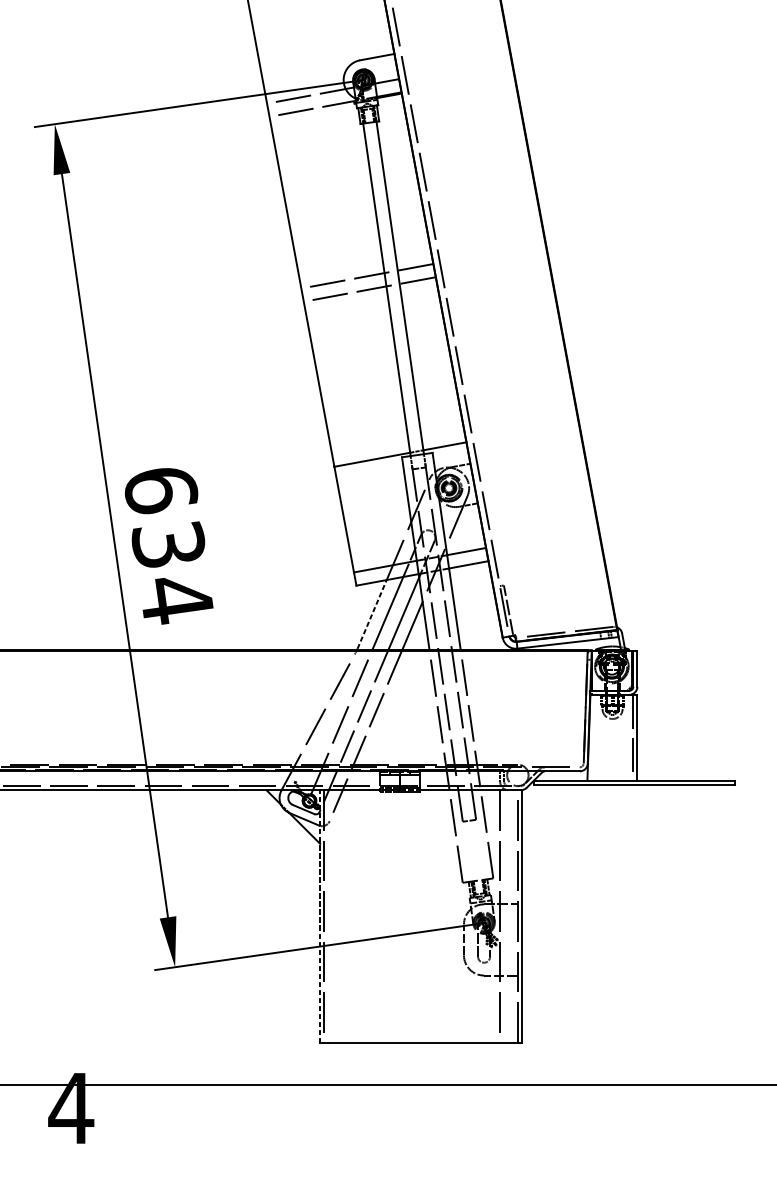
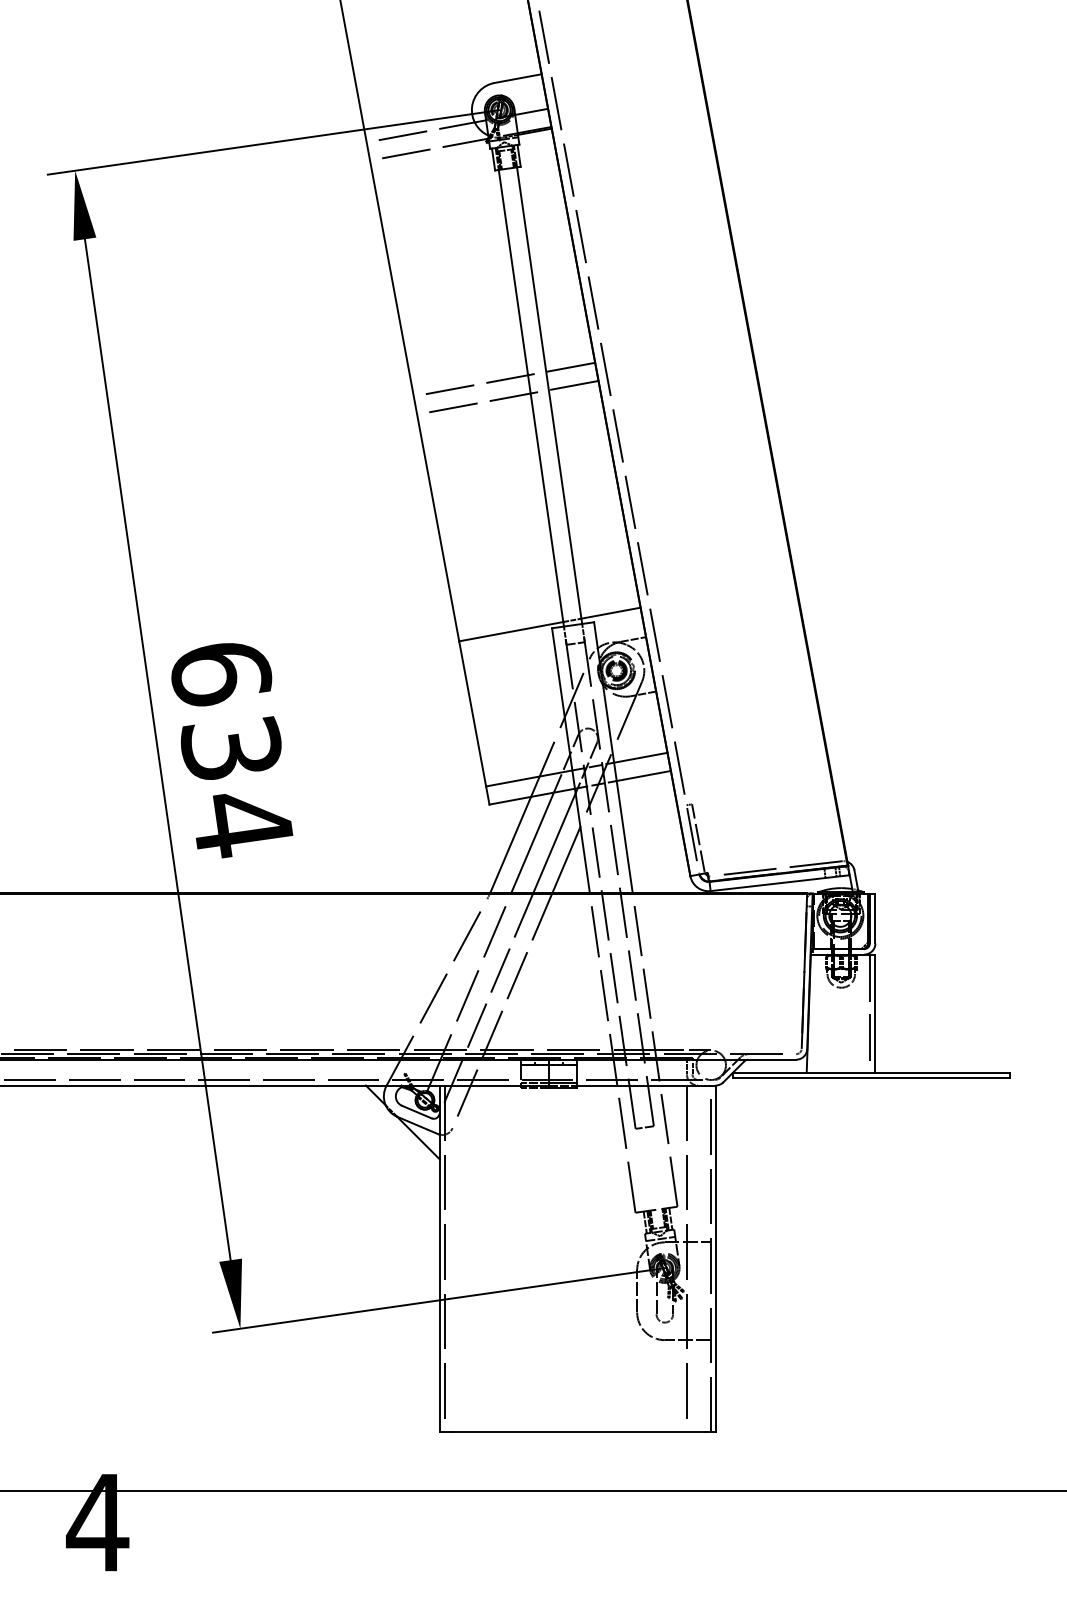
line: (372, 613) -> (511, 843), dashed -> solid
line: (320, 916) -> (439, 1258), dashed -> solid

